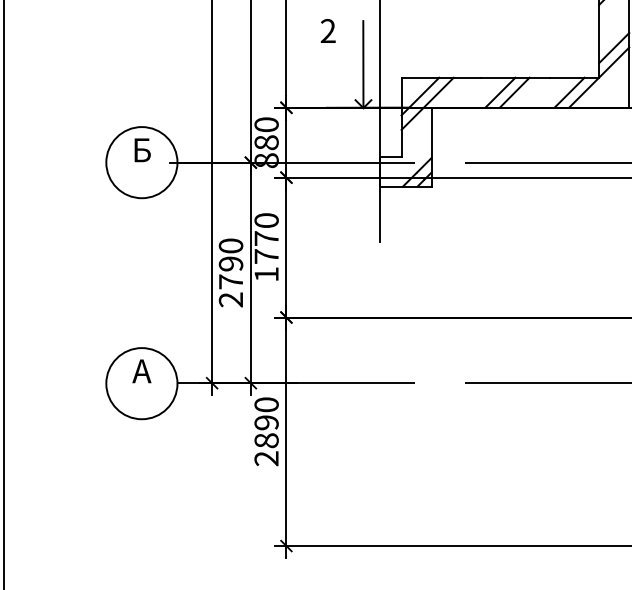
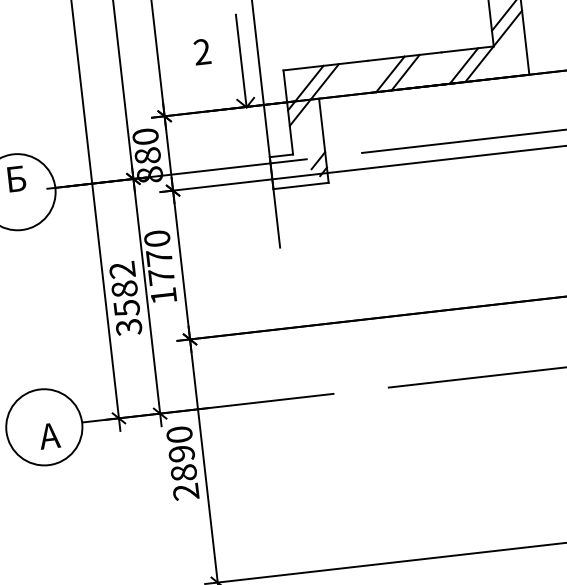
text: (327, 30) -> (201, 51), moved
hatch: (413, 179) -> (308, 177), removed
text: (230, 272) -> (125, 298), 2790 -> 3582
text: (141, 371) -> (49, 436), moved

